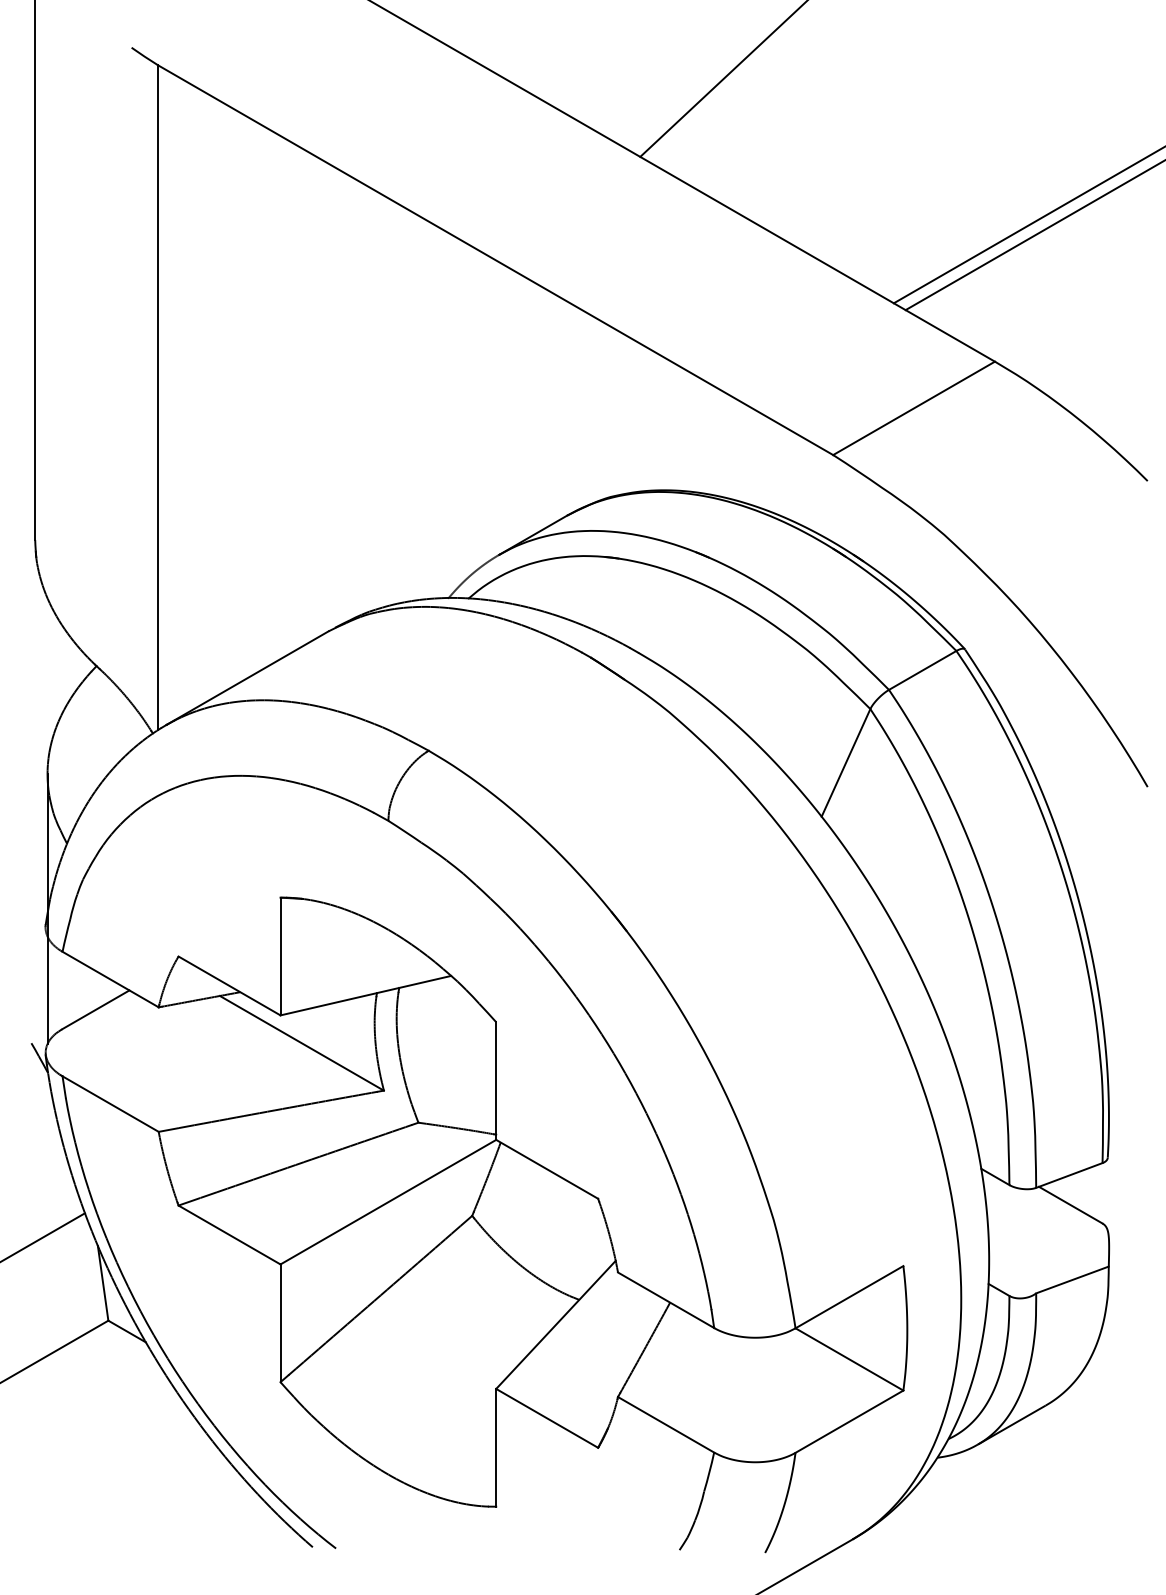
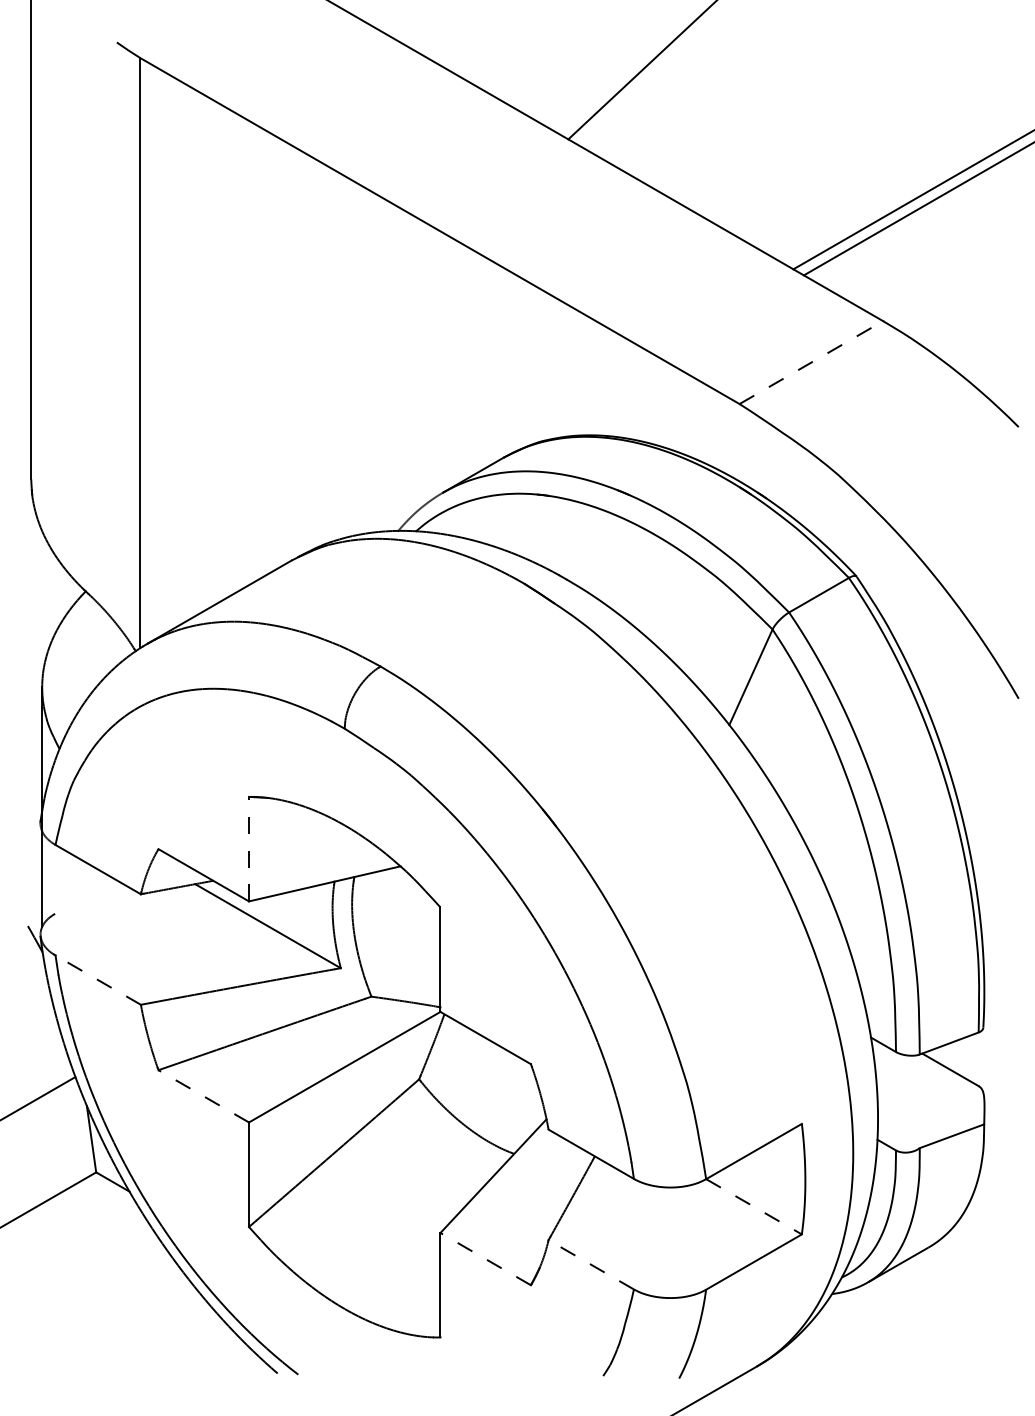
line: (914, 408) -> (811, 362), solid -> dashed
line: (281, 955) -> (249, 848), solid -> dashed
line: (95, 1009) -> (84, 896), removed
line: (109, 1103) -> (97, 979), solid -> dashed
line: (229, 1235) -> (203, 1096), solid -> dashed
line: (850, 1360) -> (754, 1207), solid -> dashed
line: (546, 1417) -> (485, 1258), solid -> dashed
line: (665, 1424) -> (590, 1264), solid -> dashed

